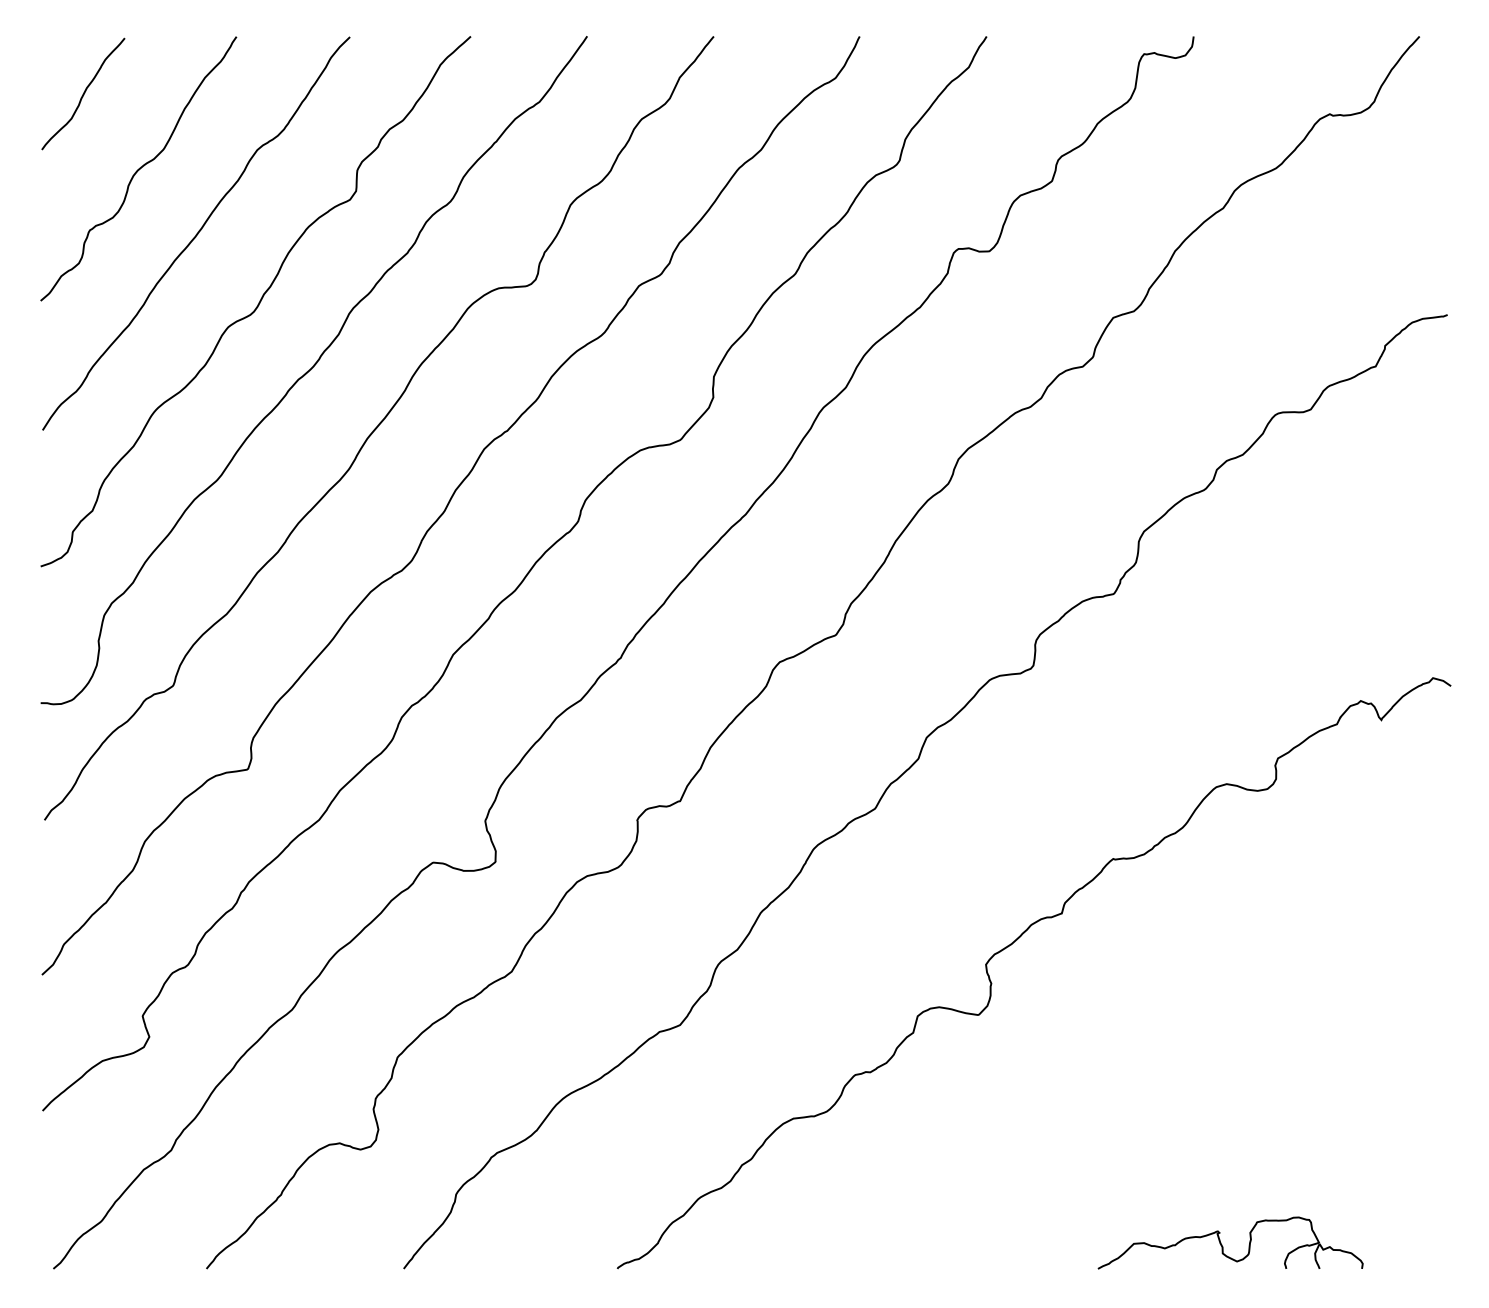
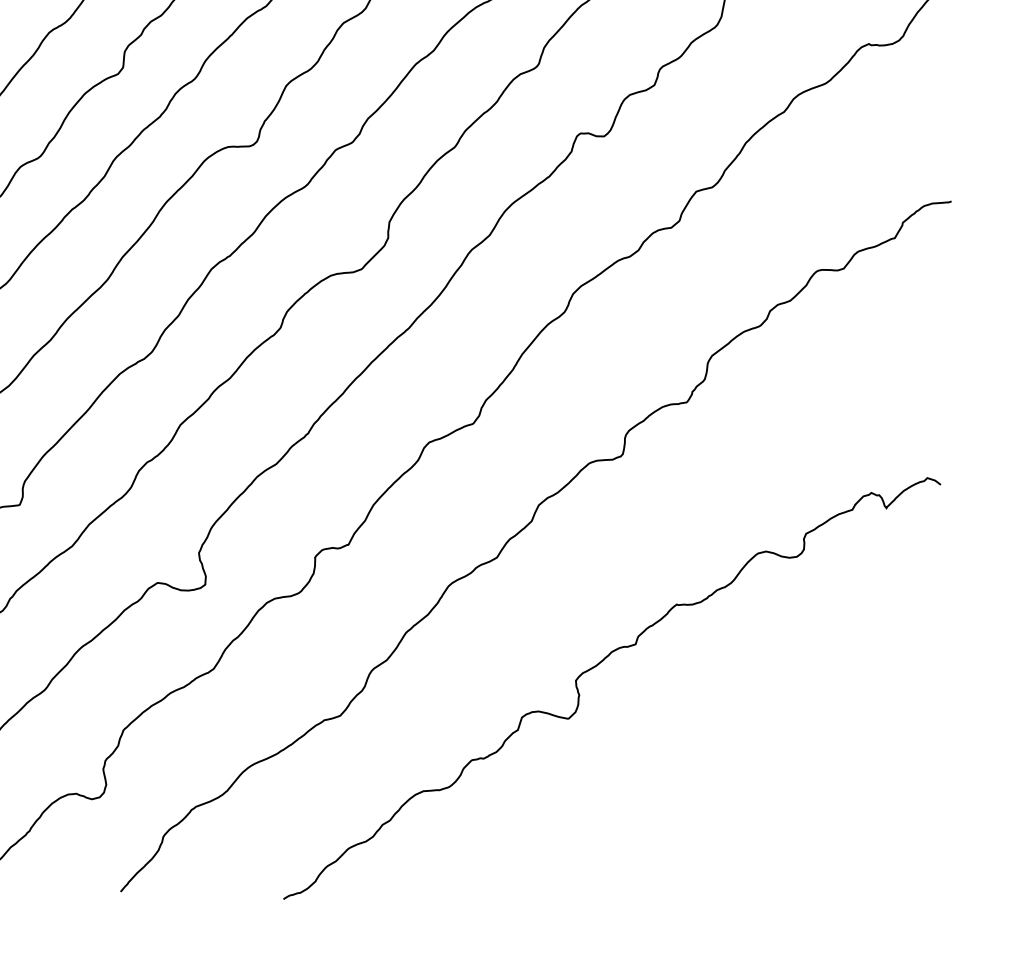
part: (1223, 1246) -> (747, 904), removed

